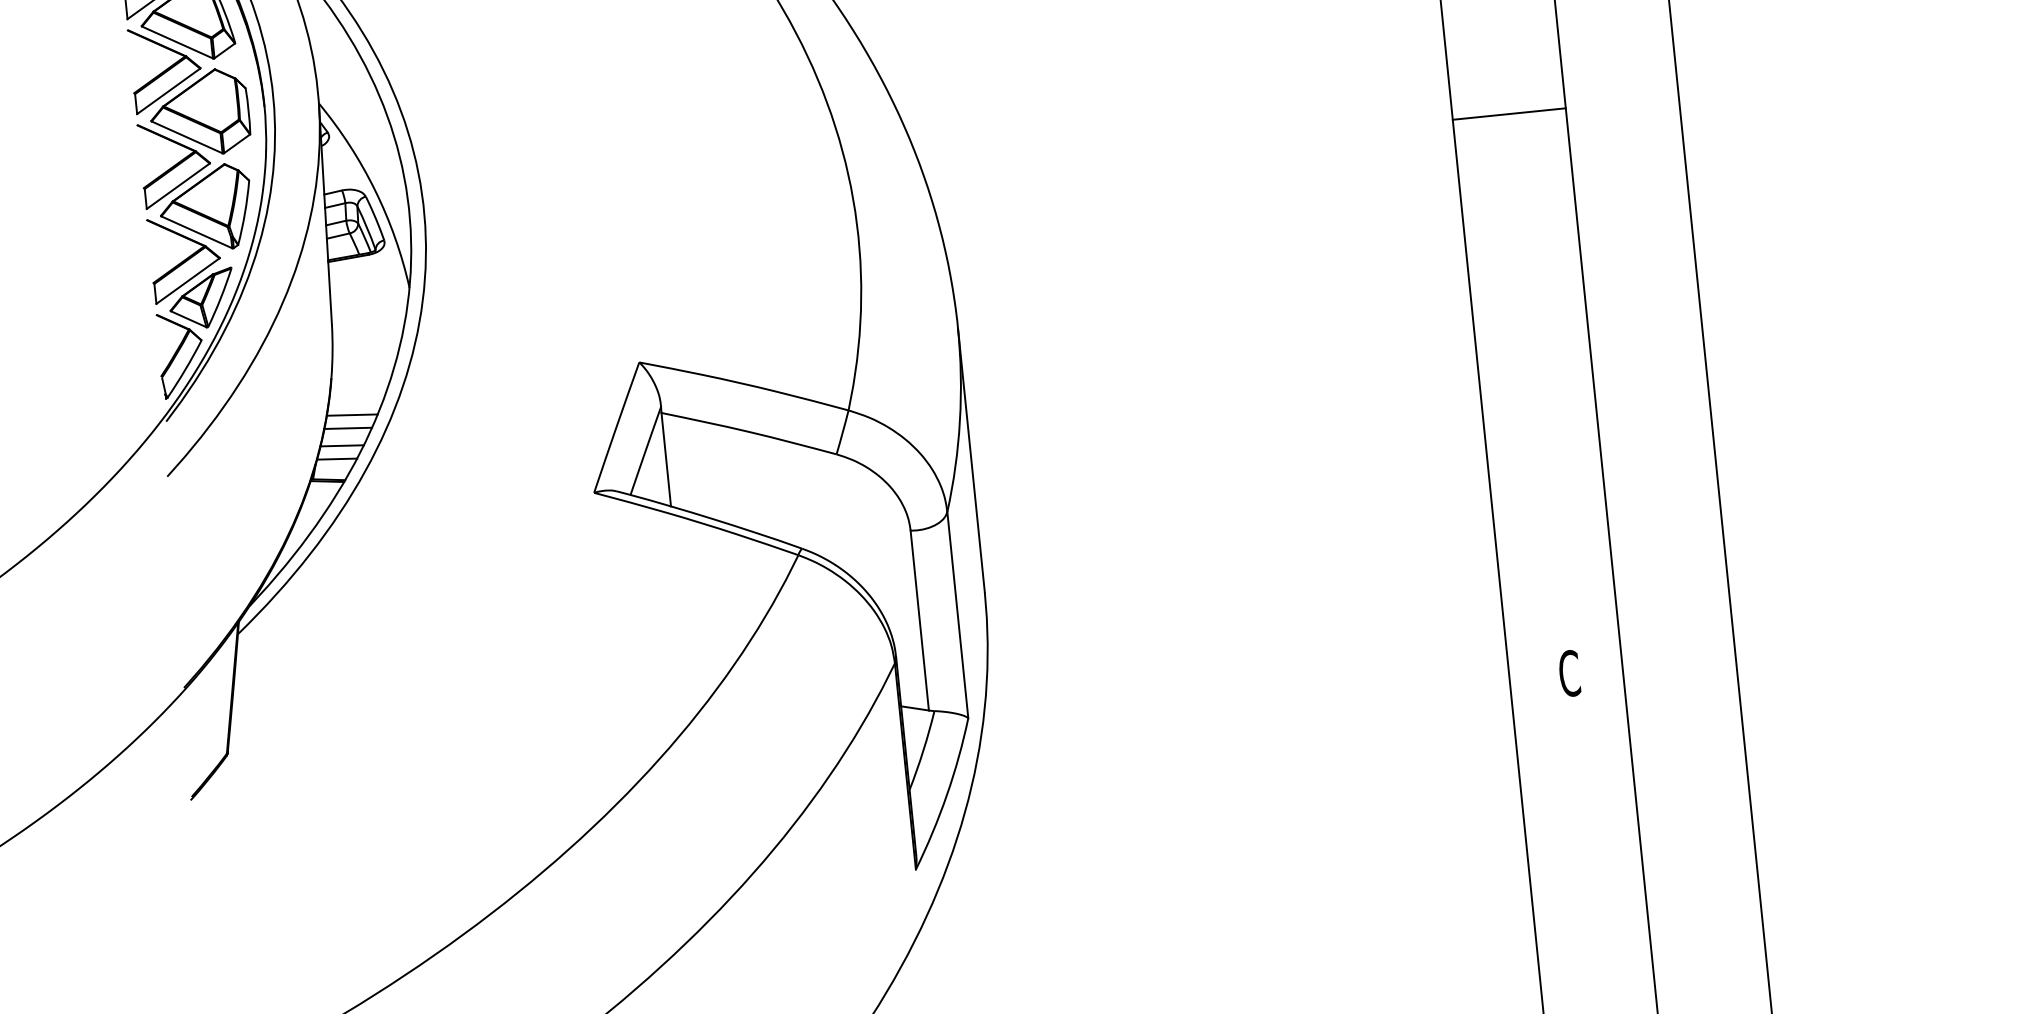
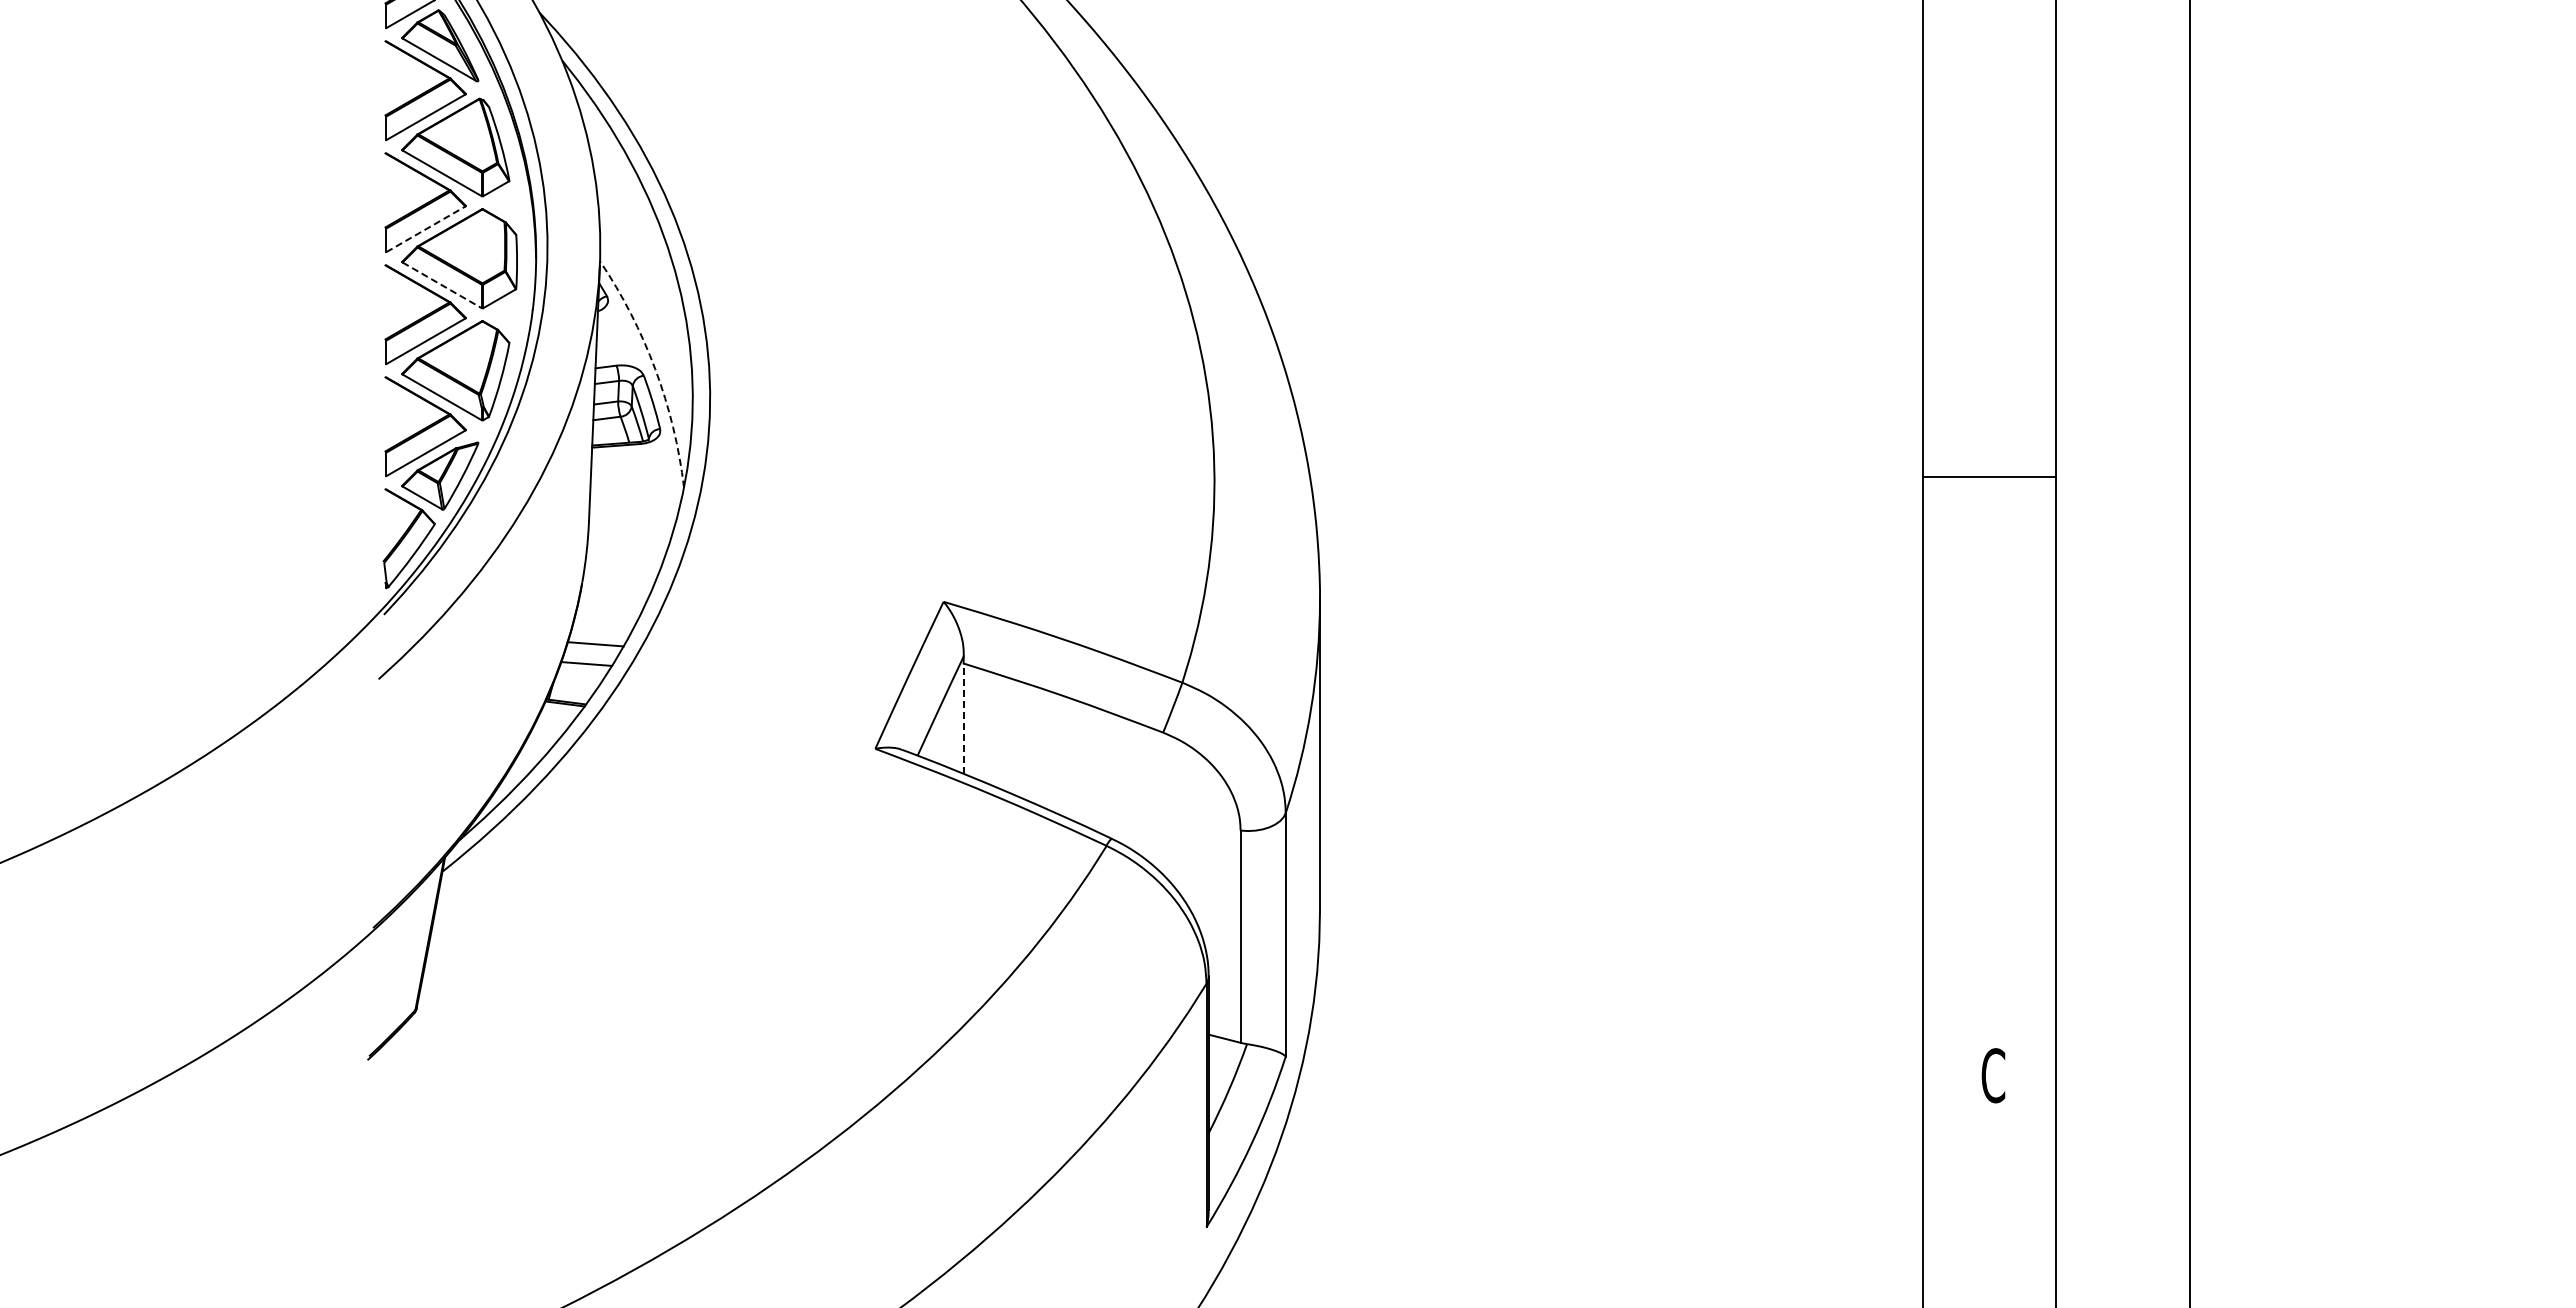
line: (168, 91) -> (425, 229), solid -> dashed
line: (1509, 113) -> (1989, 476), moved
line: (187, 137) -> (442, 285), solid -> dashed
arc: (375, 190) -> (655, 369), solid -> dashed
line: (351, 415) -> (601, 629), removed
line: (336, 458) -> (578, 678), removed
line: (666, 459) -> (963, 718), solid -> dashed

